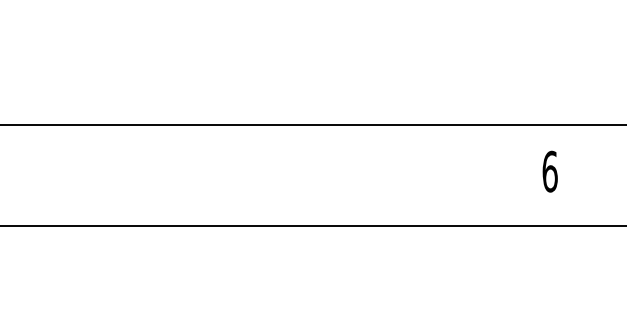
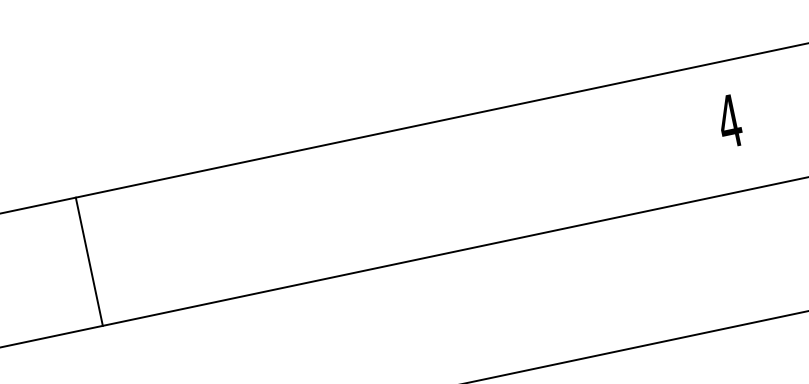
text: (550, 171) -> (730, 120), 6 -> 4
line: (44, 175) -> (89, 261), added

